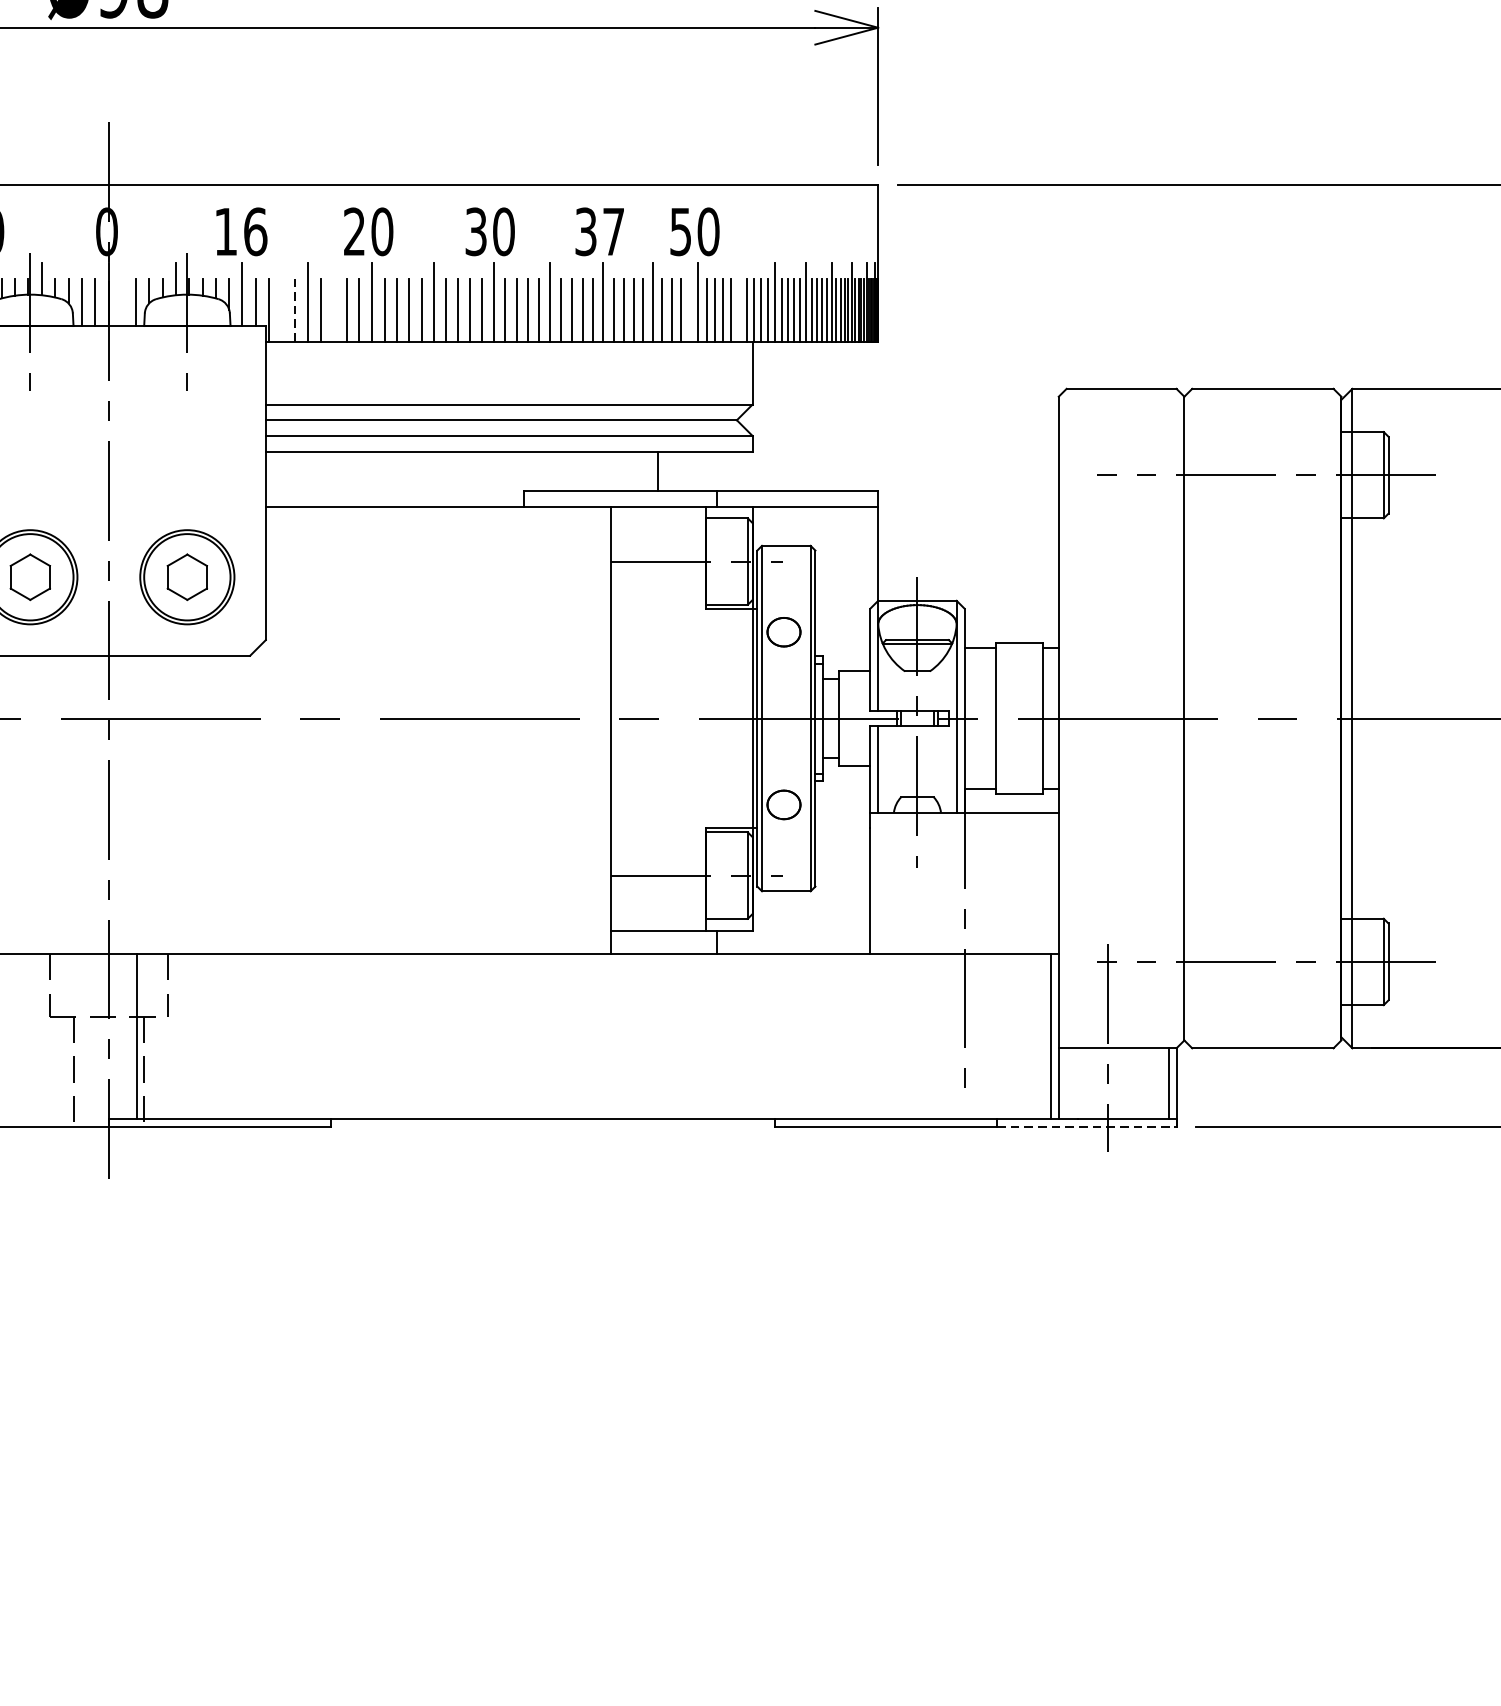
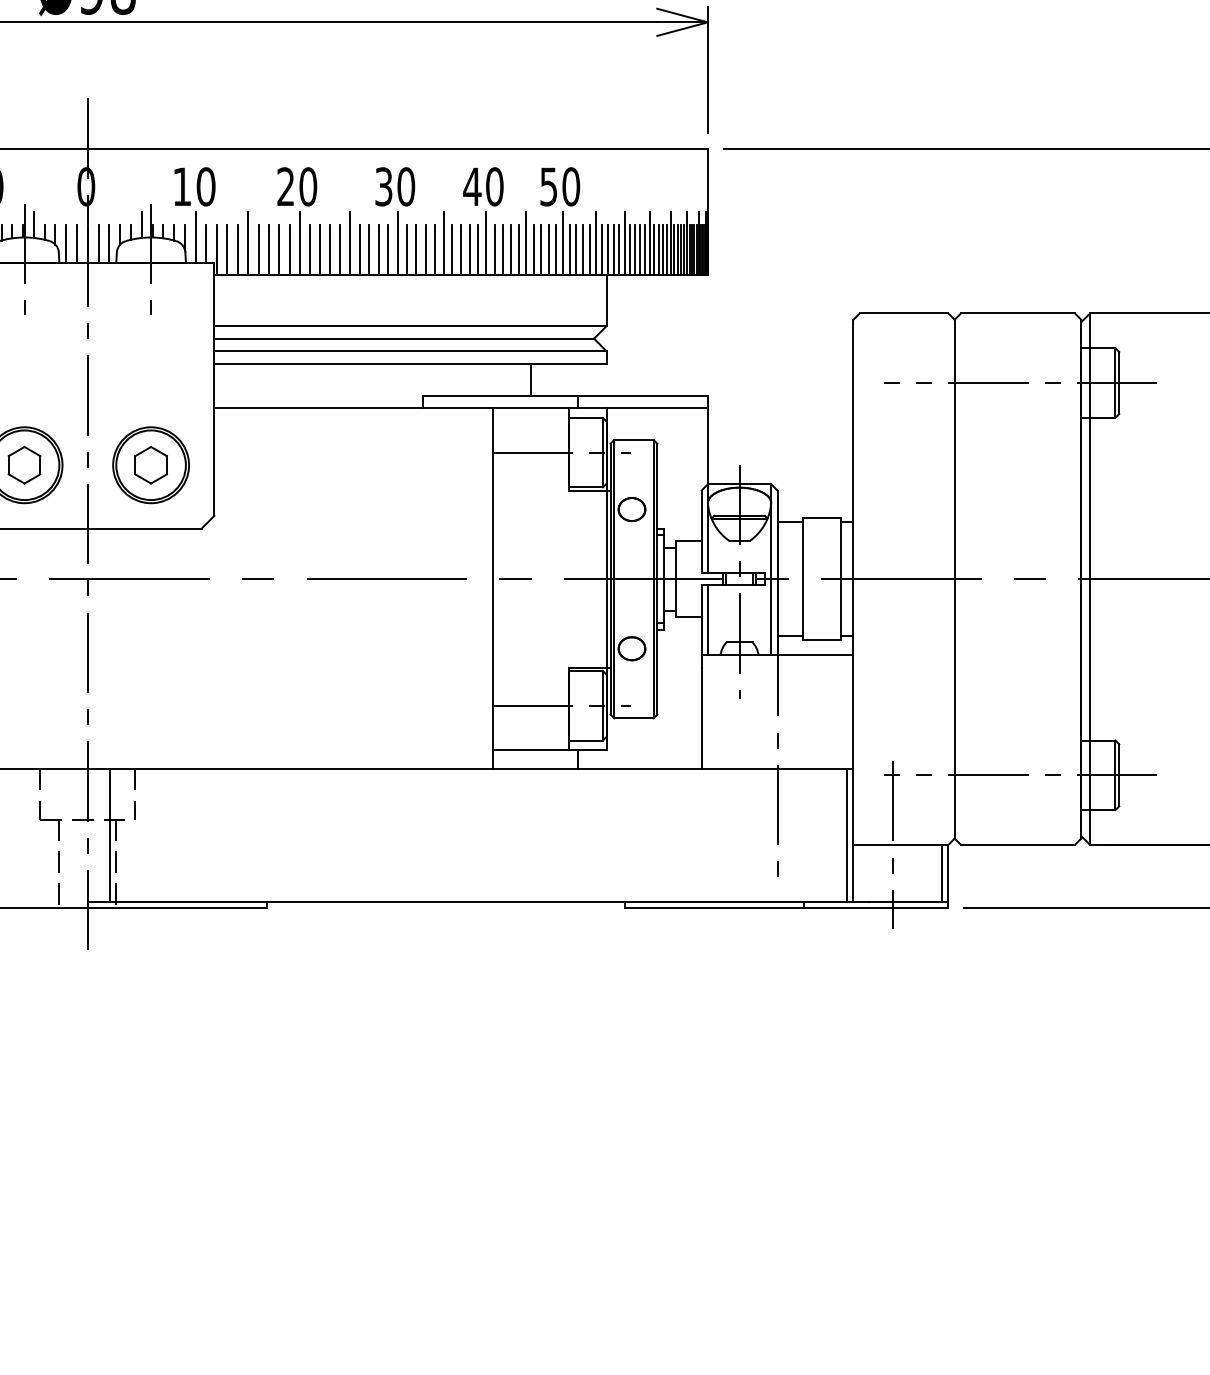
text: (254, 231) -> (205, 186), 16 -> 10
text: (599, 231) -> (483, 186), 37 -> 40
line: (122, 302) -> (98, 243), added
line: (738, 302) -> (595, 243), added
line: (282, 309) -> (227, 249), added
line: (294, 309) -> (237, 249), dashed -> solid
line: (334, 309) -> (269, 249), added
line: (689, 309) -> (555, 249), added
line: (1087, 1127) -> (876, 908), dashed -> solid

